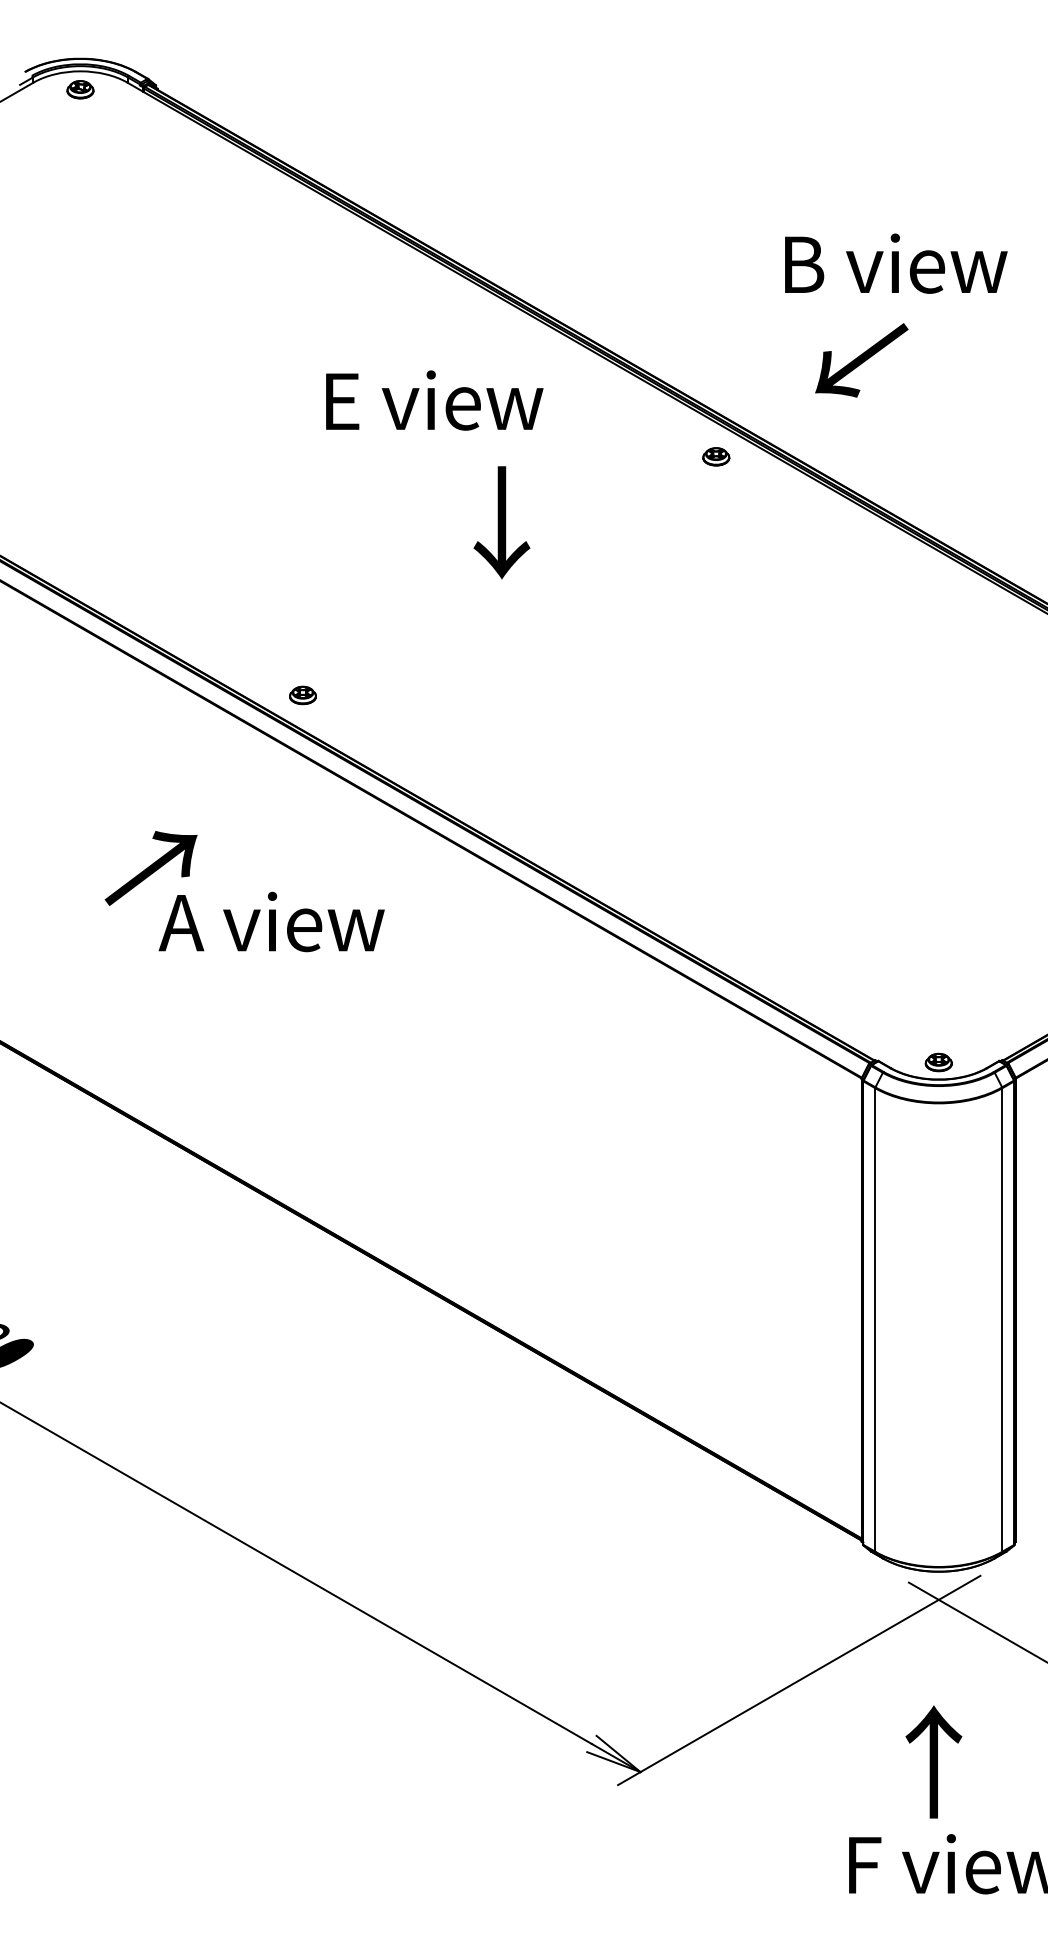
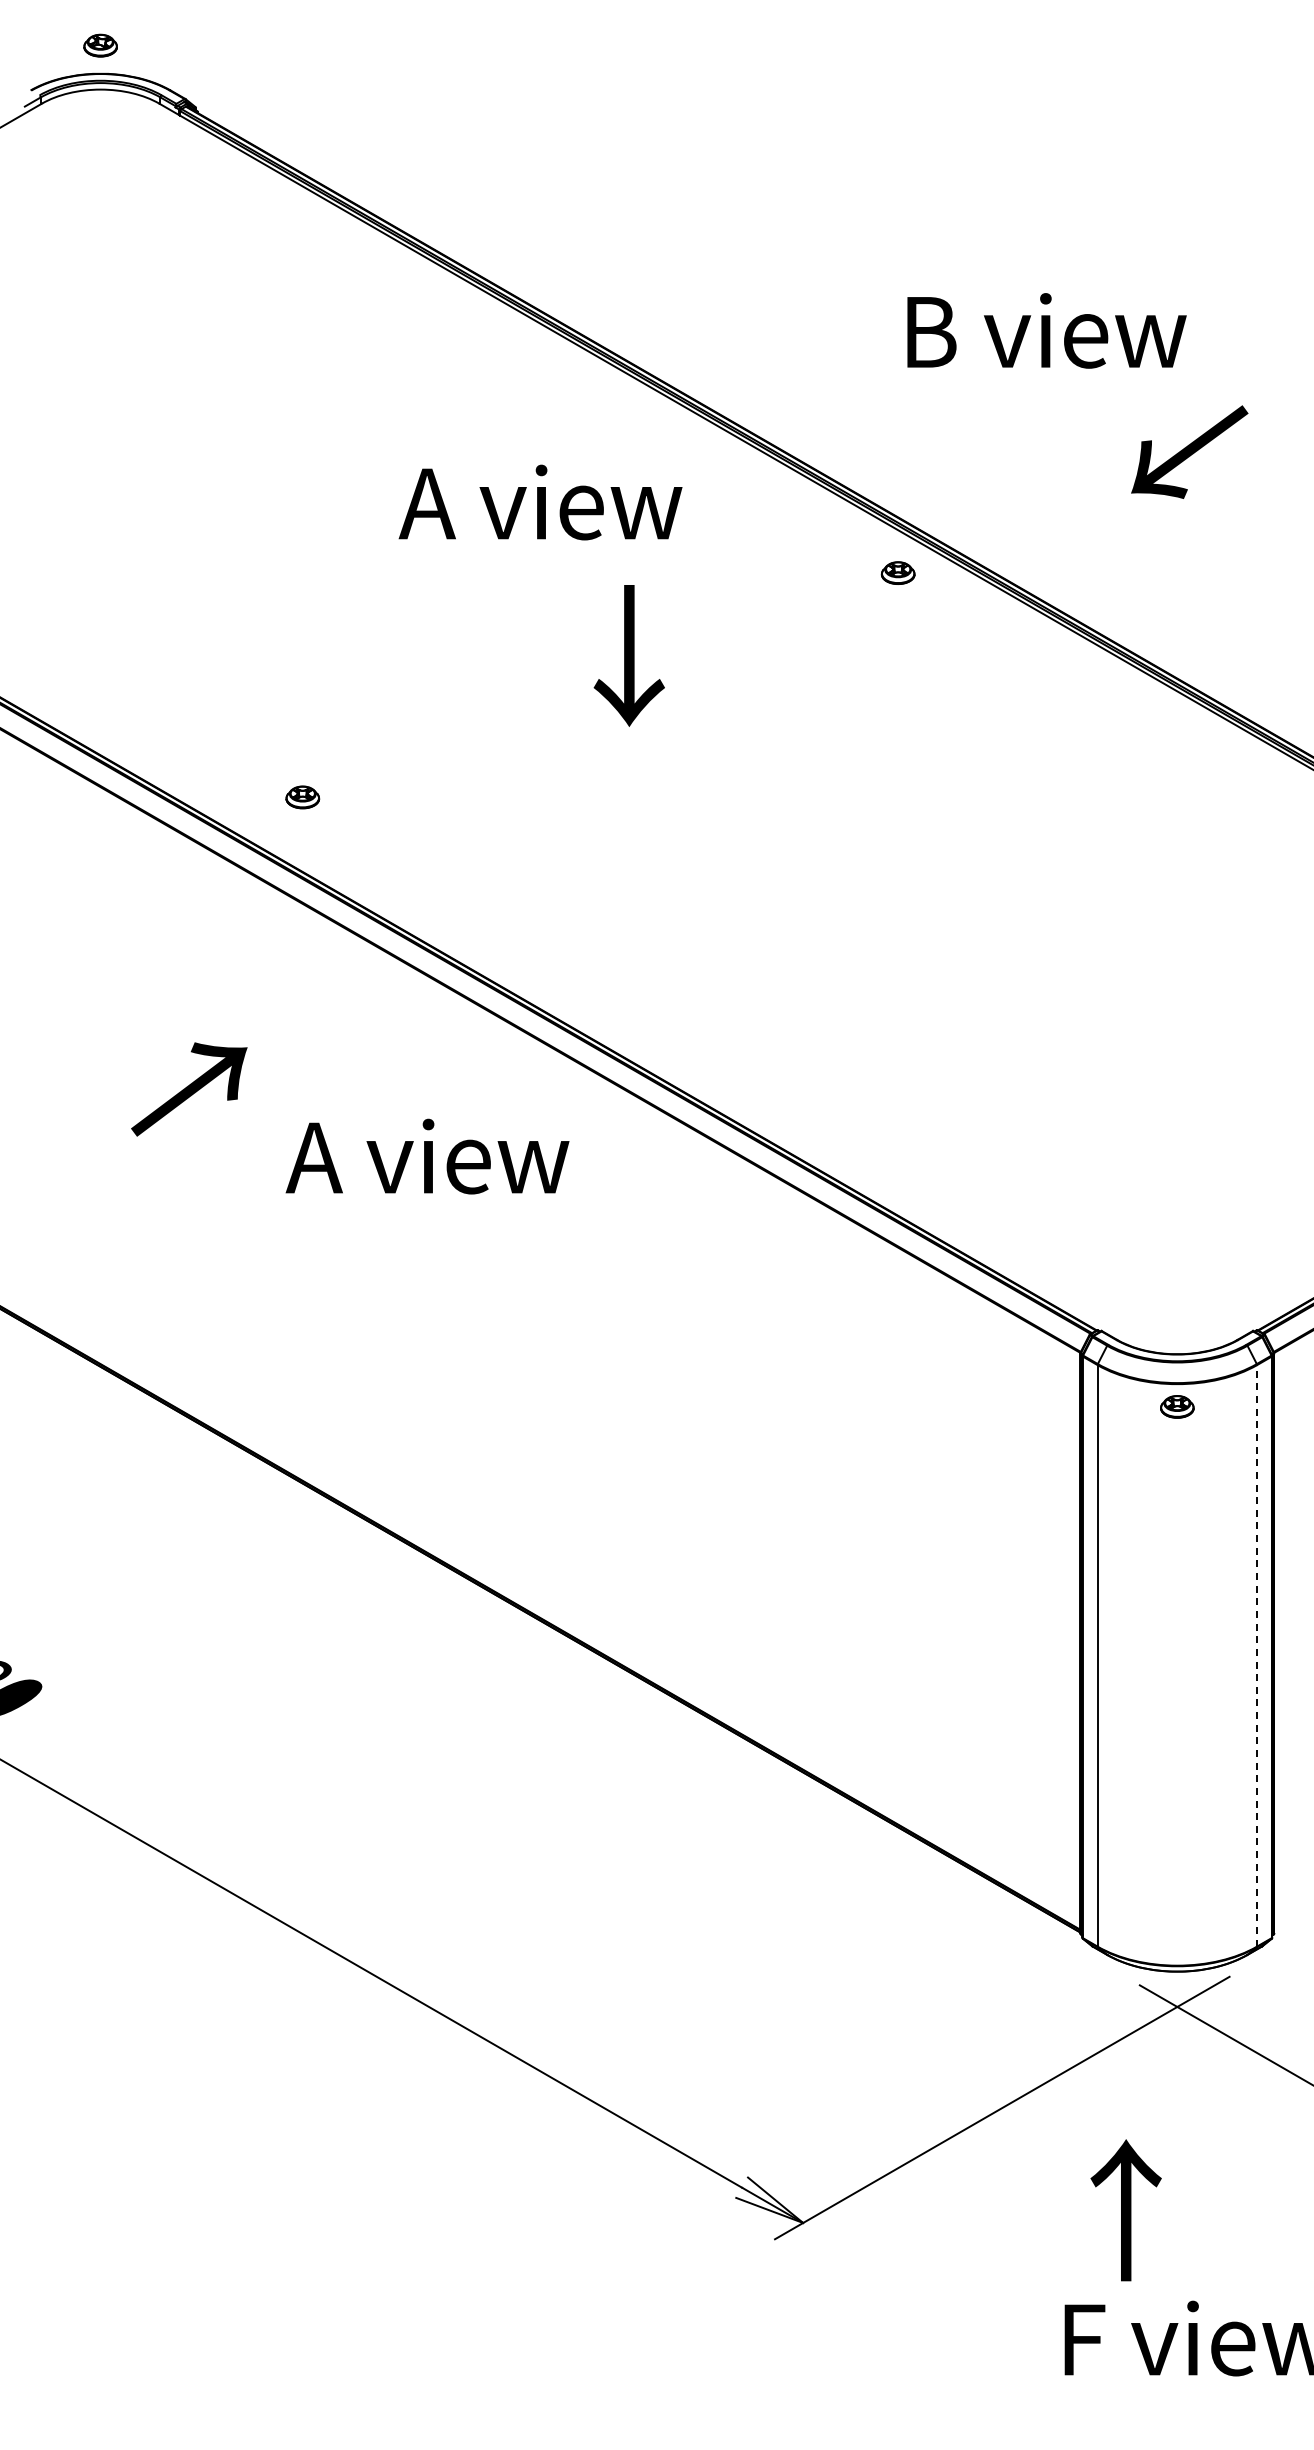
part: (80, 89) -> (100, 45), moved
text: (895, 263) -> (1046, 330), moved
text: (861, 359) -> (1189, 451), moved
text: (431, 400) -> (540, 502), E view -> A view
part: (302, 695) -> (302, 797), moved
text: (271, 921) -> (427, 1156), moved
part: (938, 1062) -> (1177, 1406), moved
line: (1002, 1319) -> (1257, 1655), solid -> dashed
text: (933, 1762) -> (1125, 2210), moved

